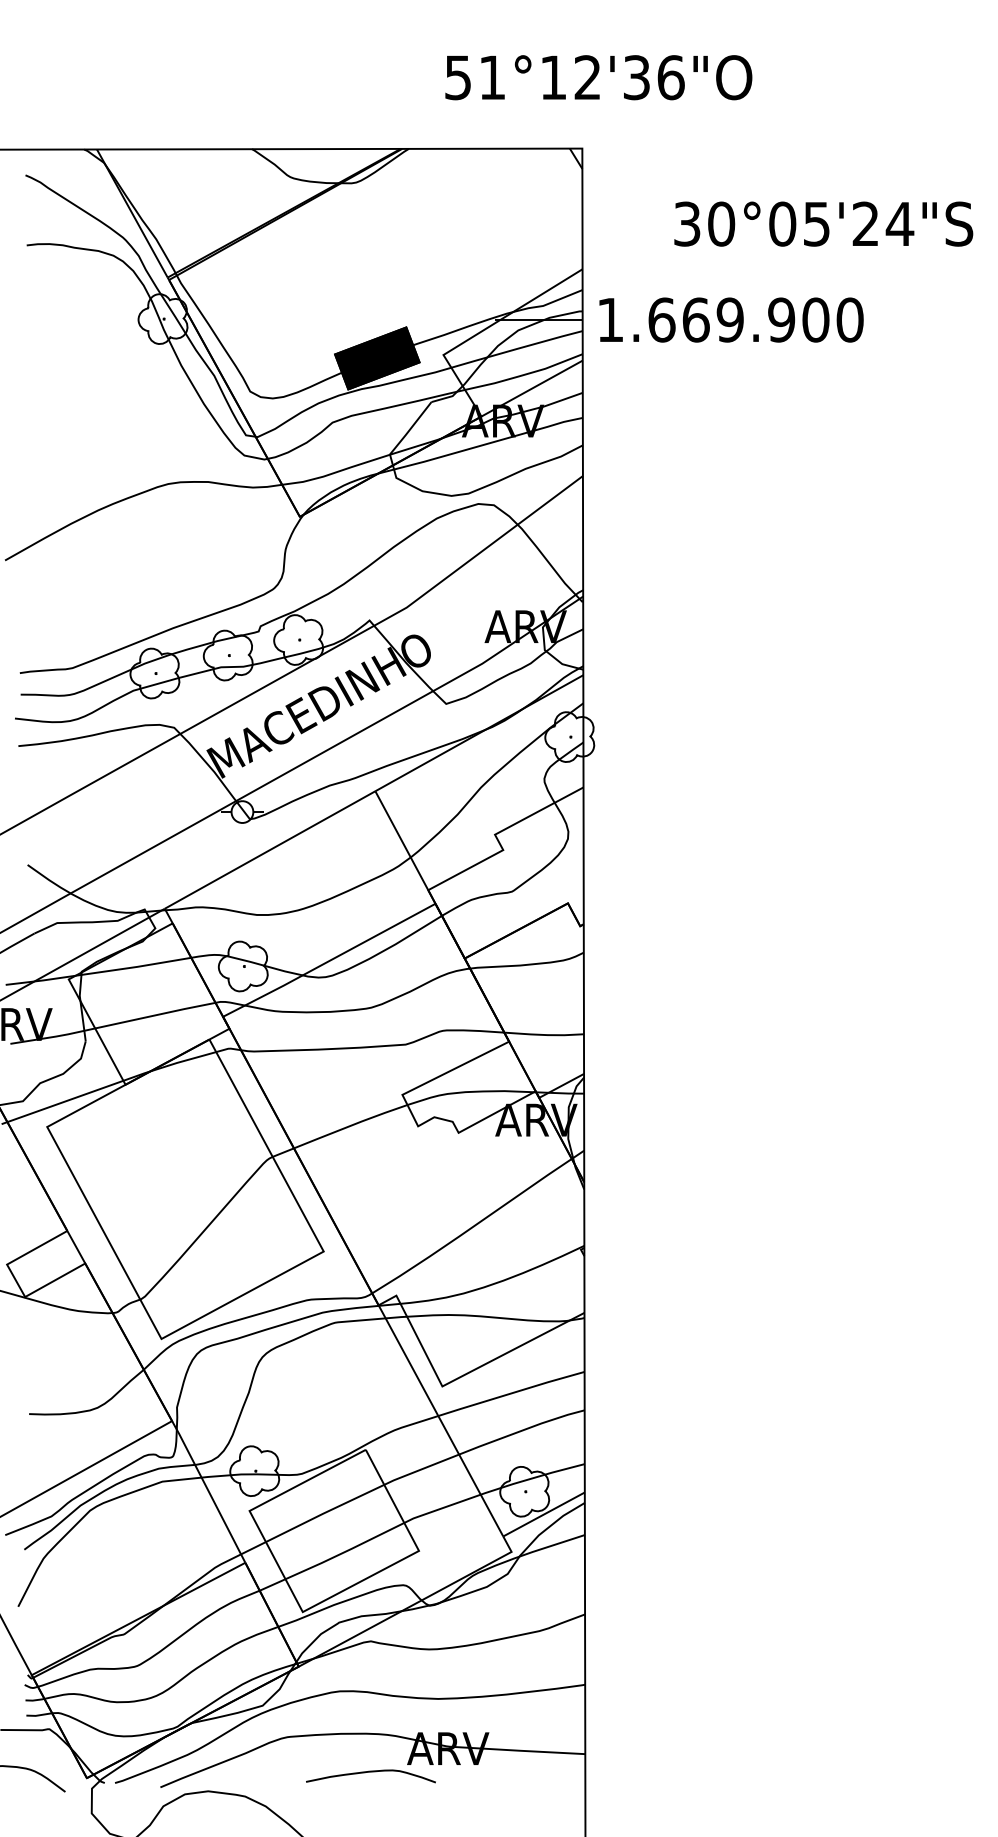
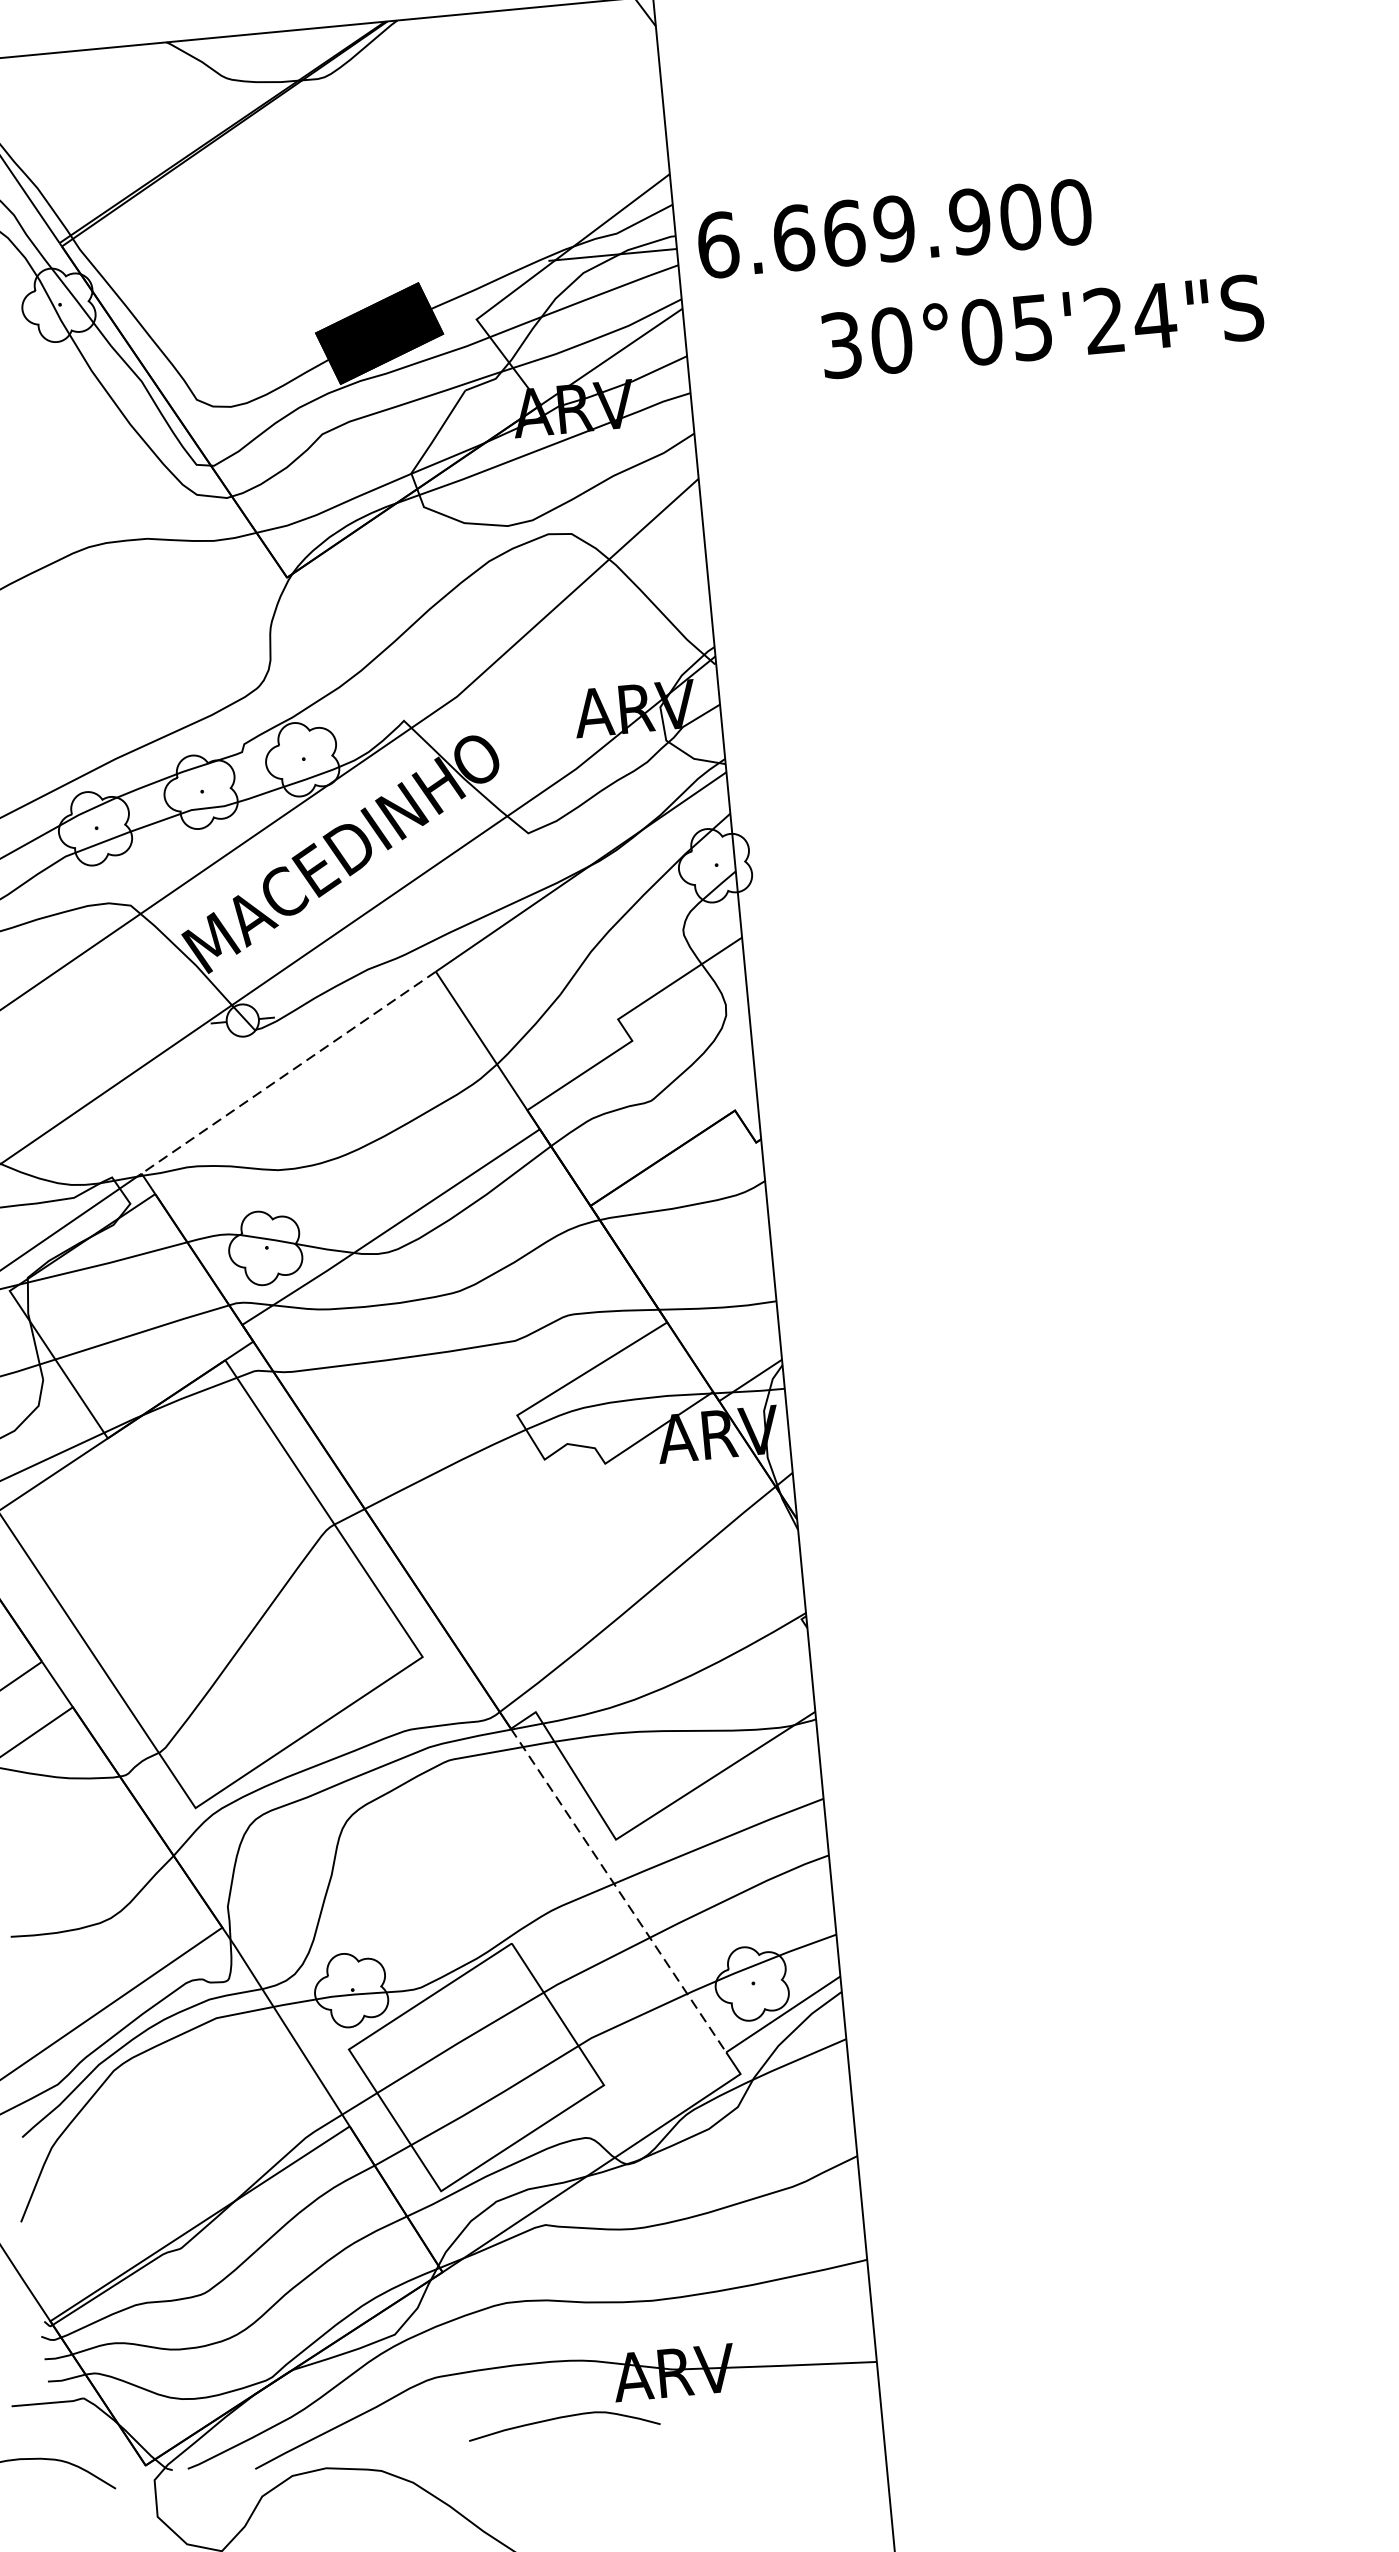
text: (823, 223) -> (1042, 325), moved
text: (610, 319) -> (717, 244), 1.669.900 -> 6.669.900
line: (270, 850) -> (289, 1073), solid -> dashed
line: (441, 1421) -> (619, 1891), solid -> dashed

